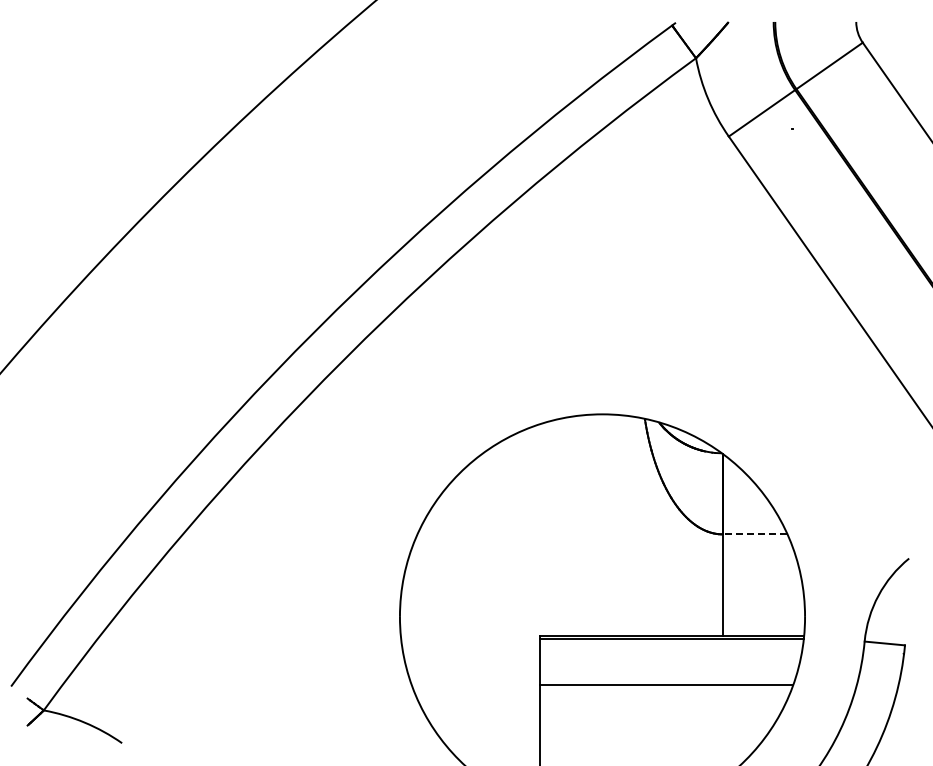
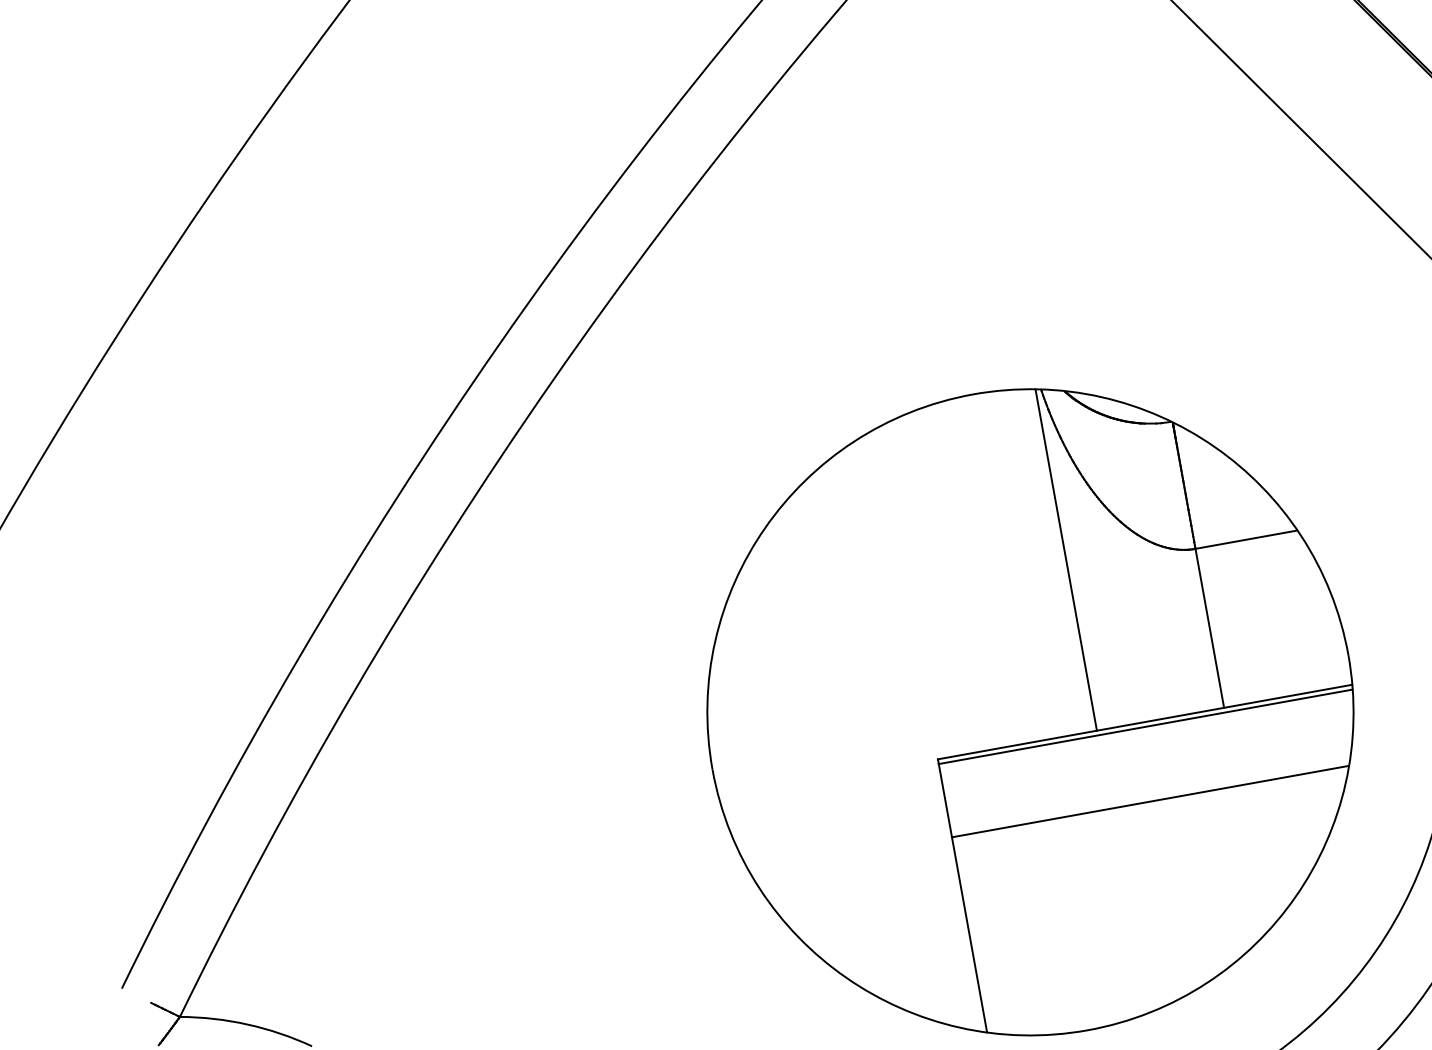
line: (641, 526) -> (1066, 559), added
line: (754, 534) -> (1245, 540), dashed -> solid

